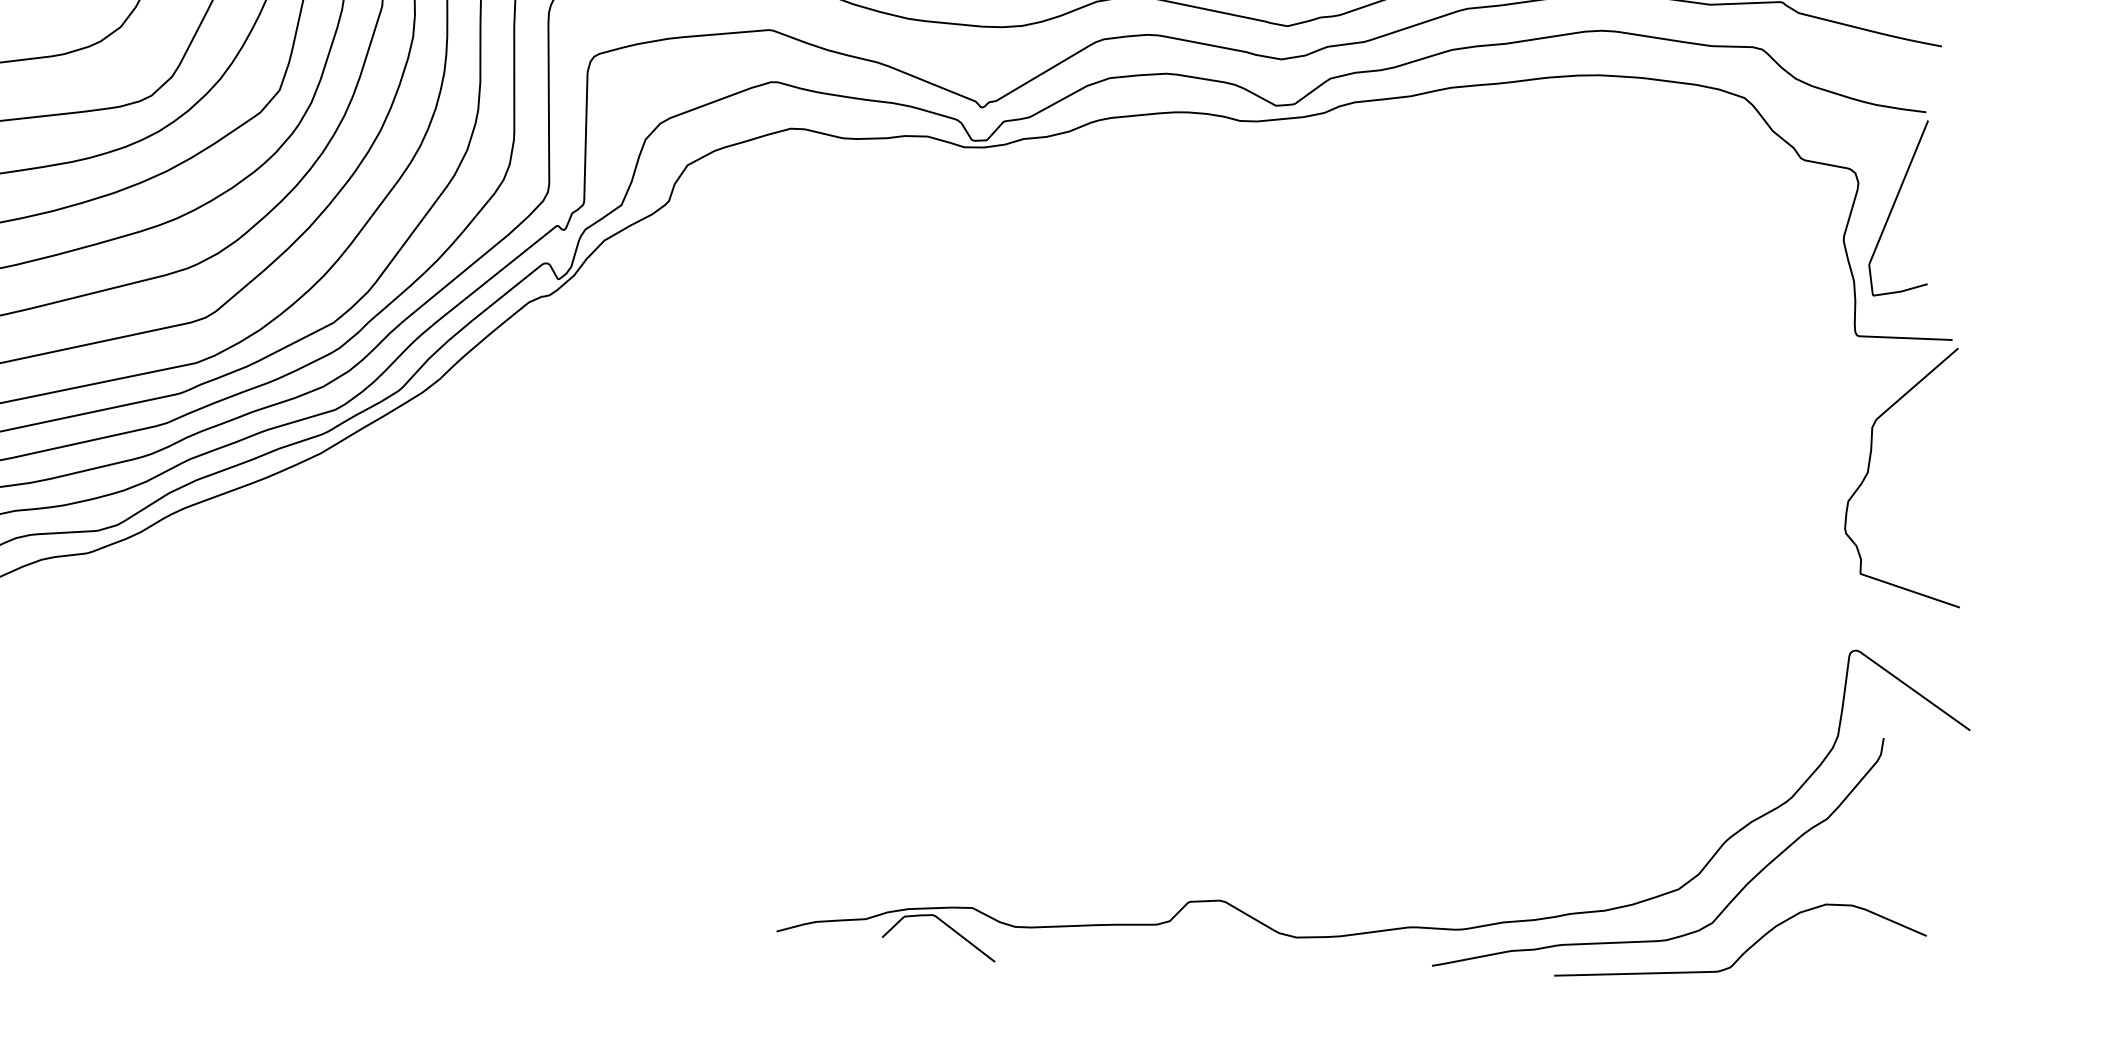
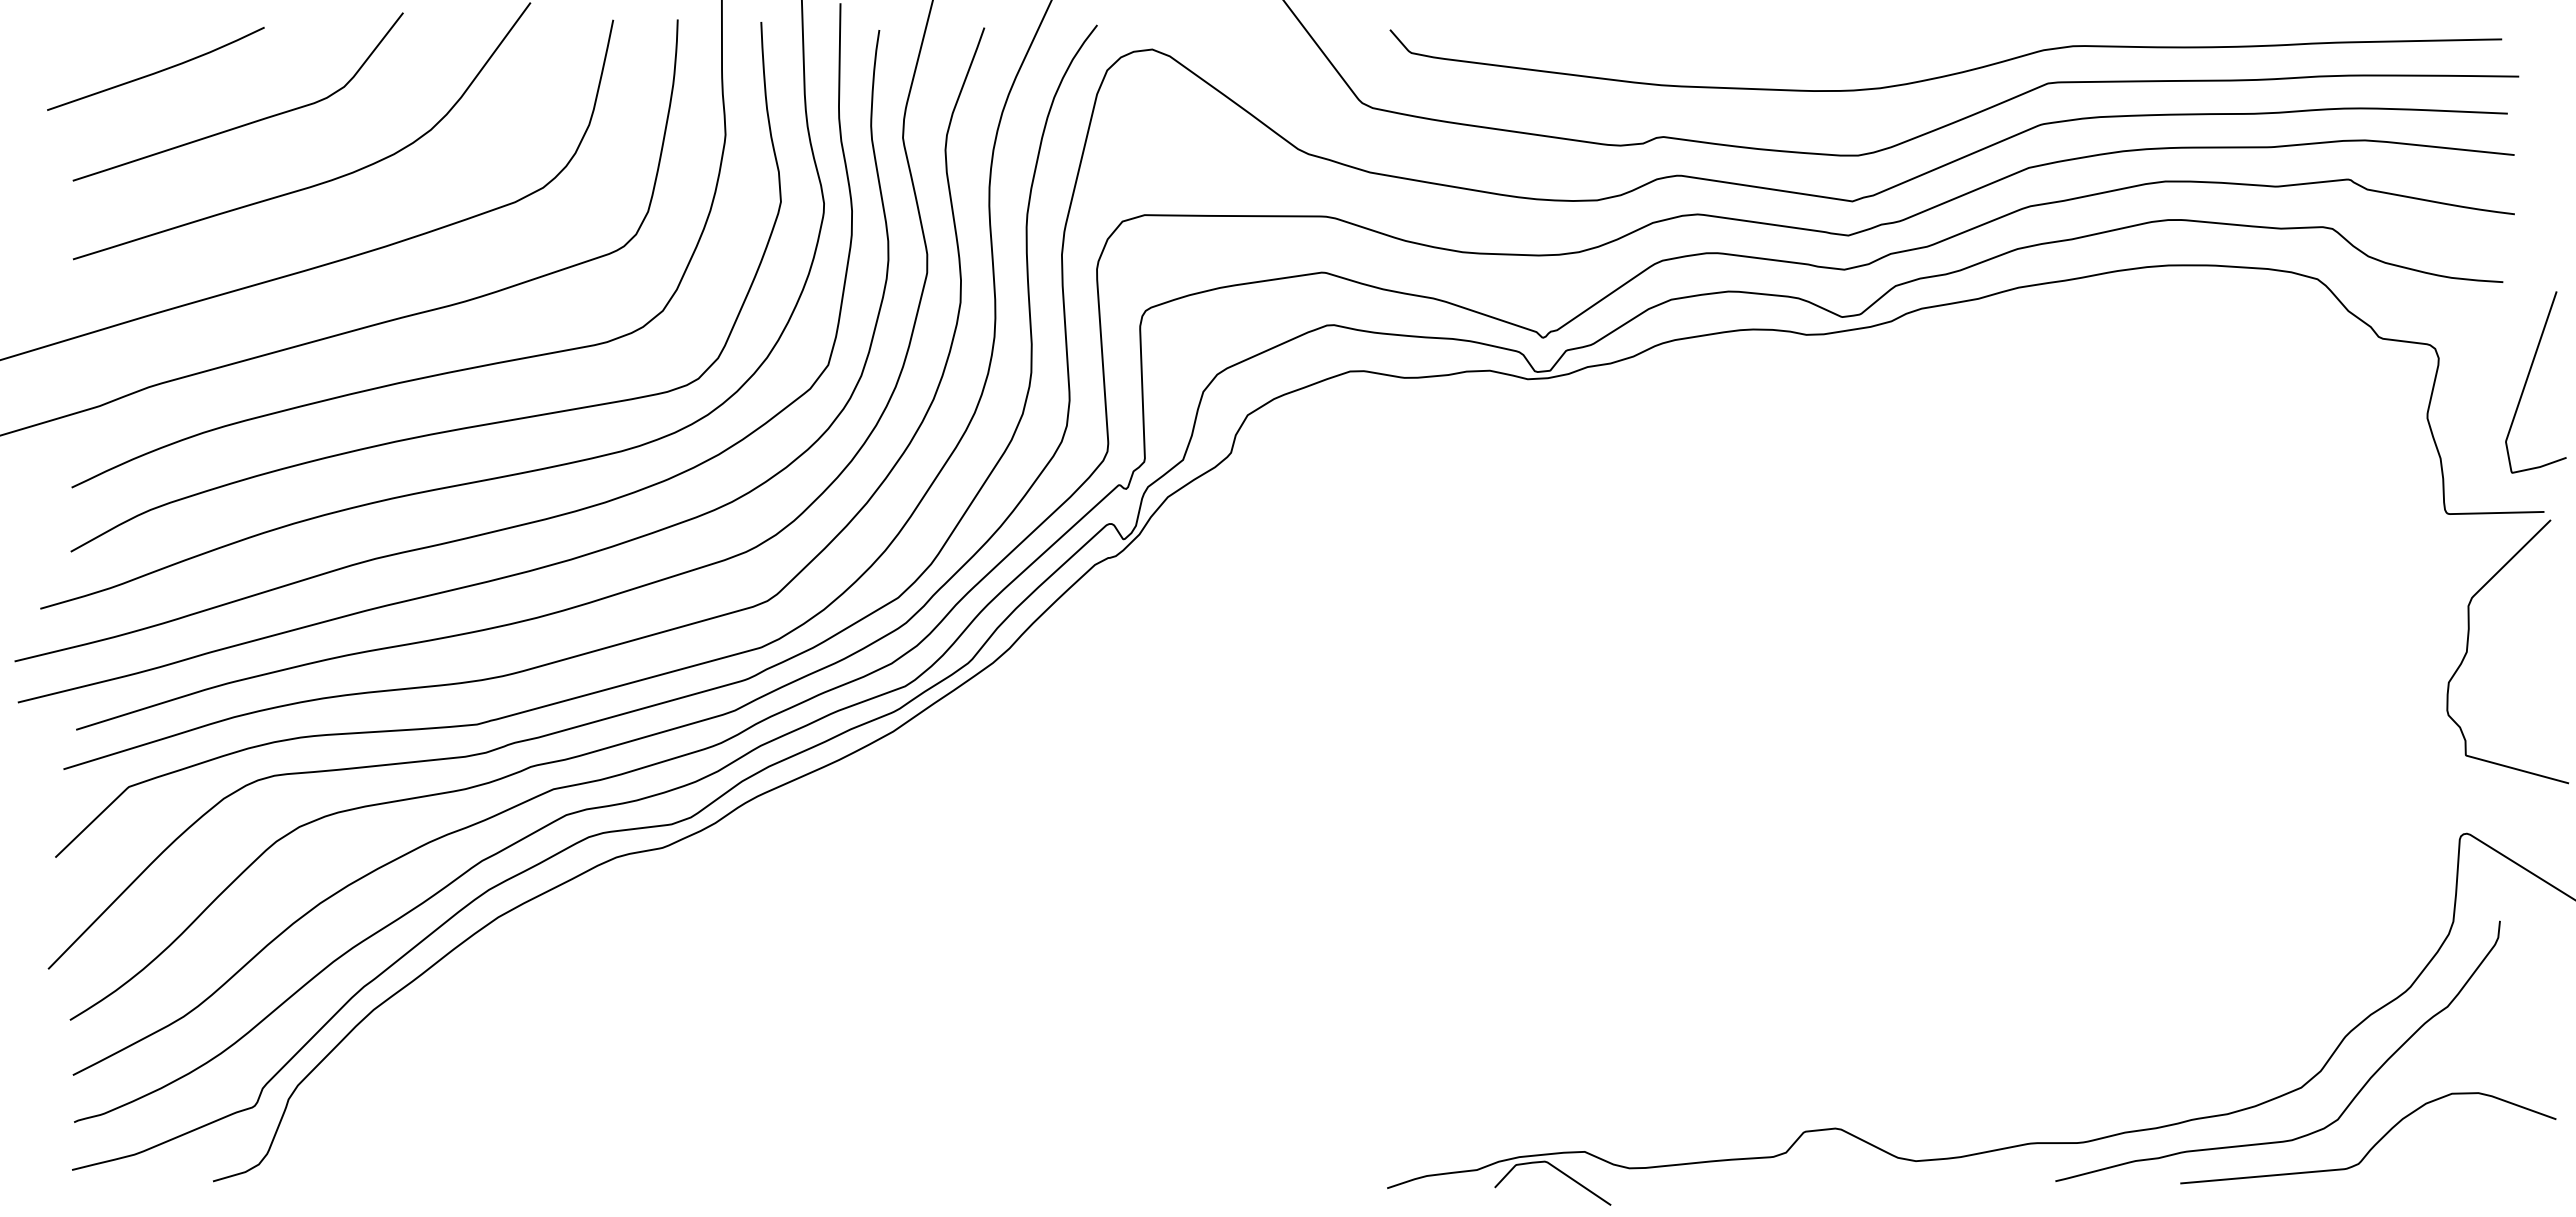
curve: (1895, 204) -> (2528, 378), moved

